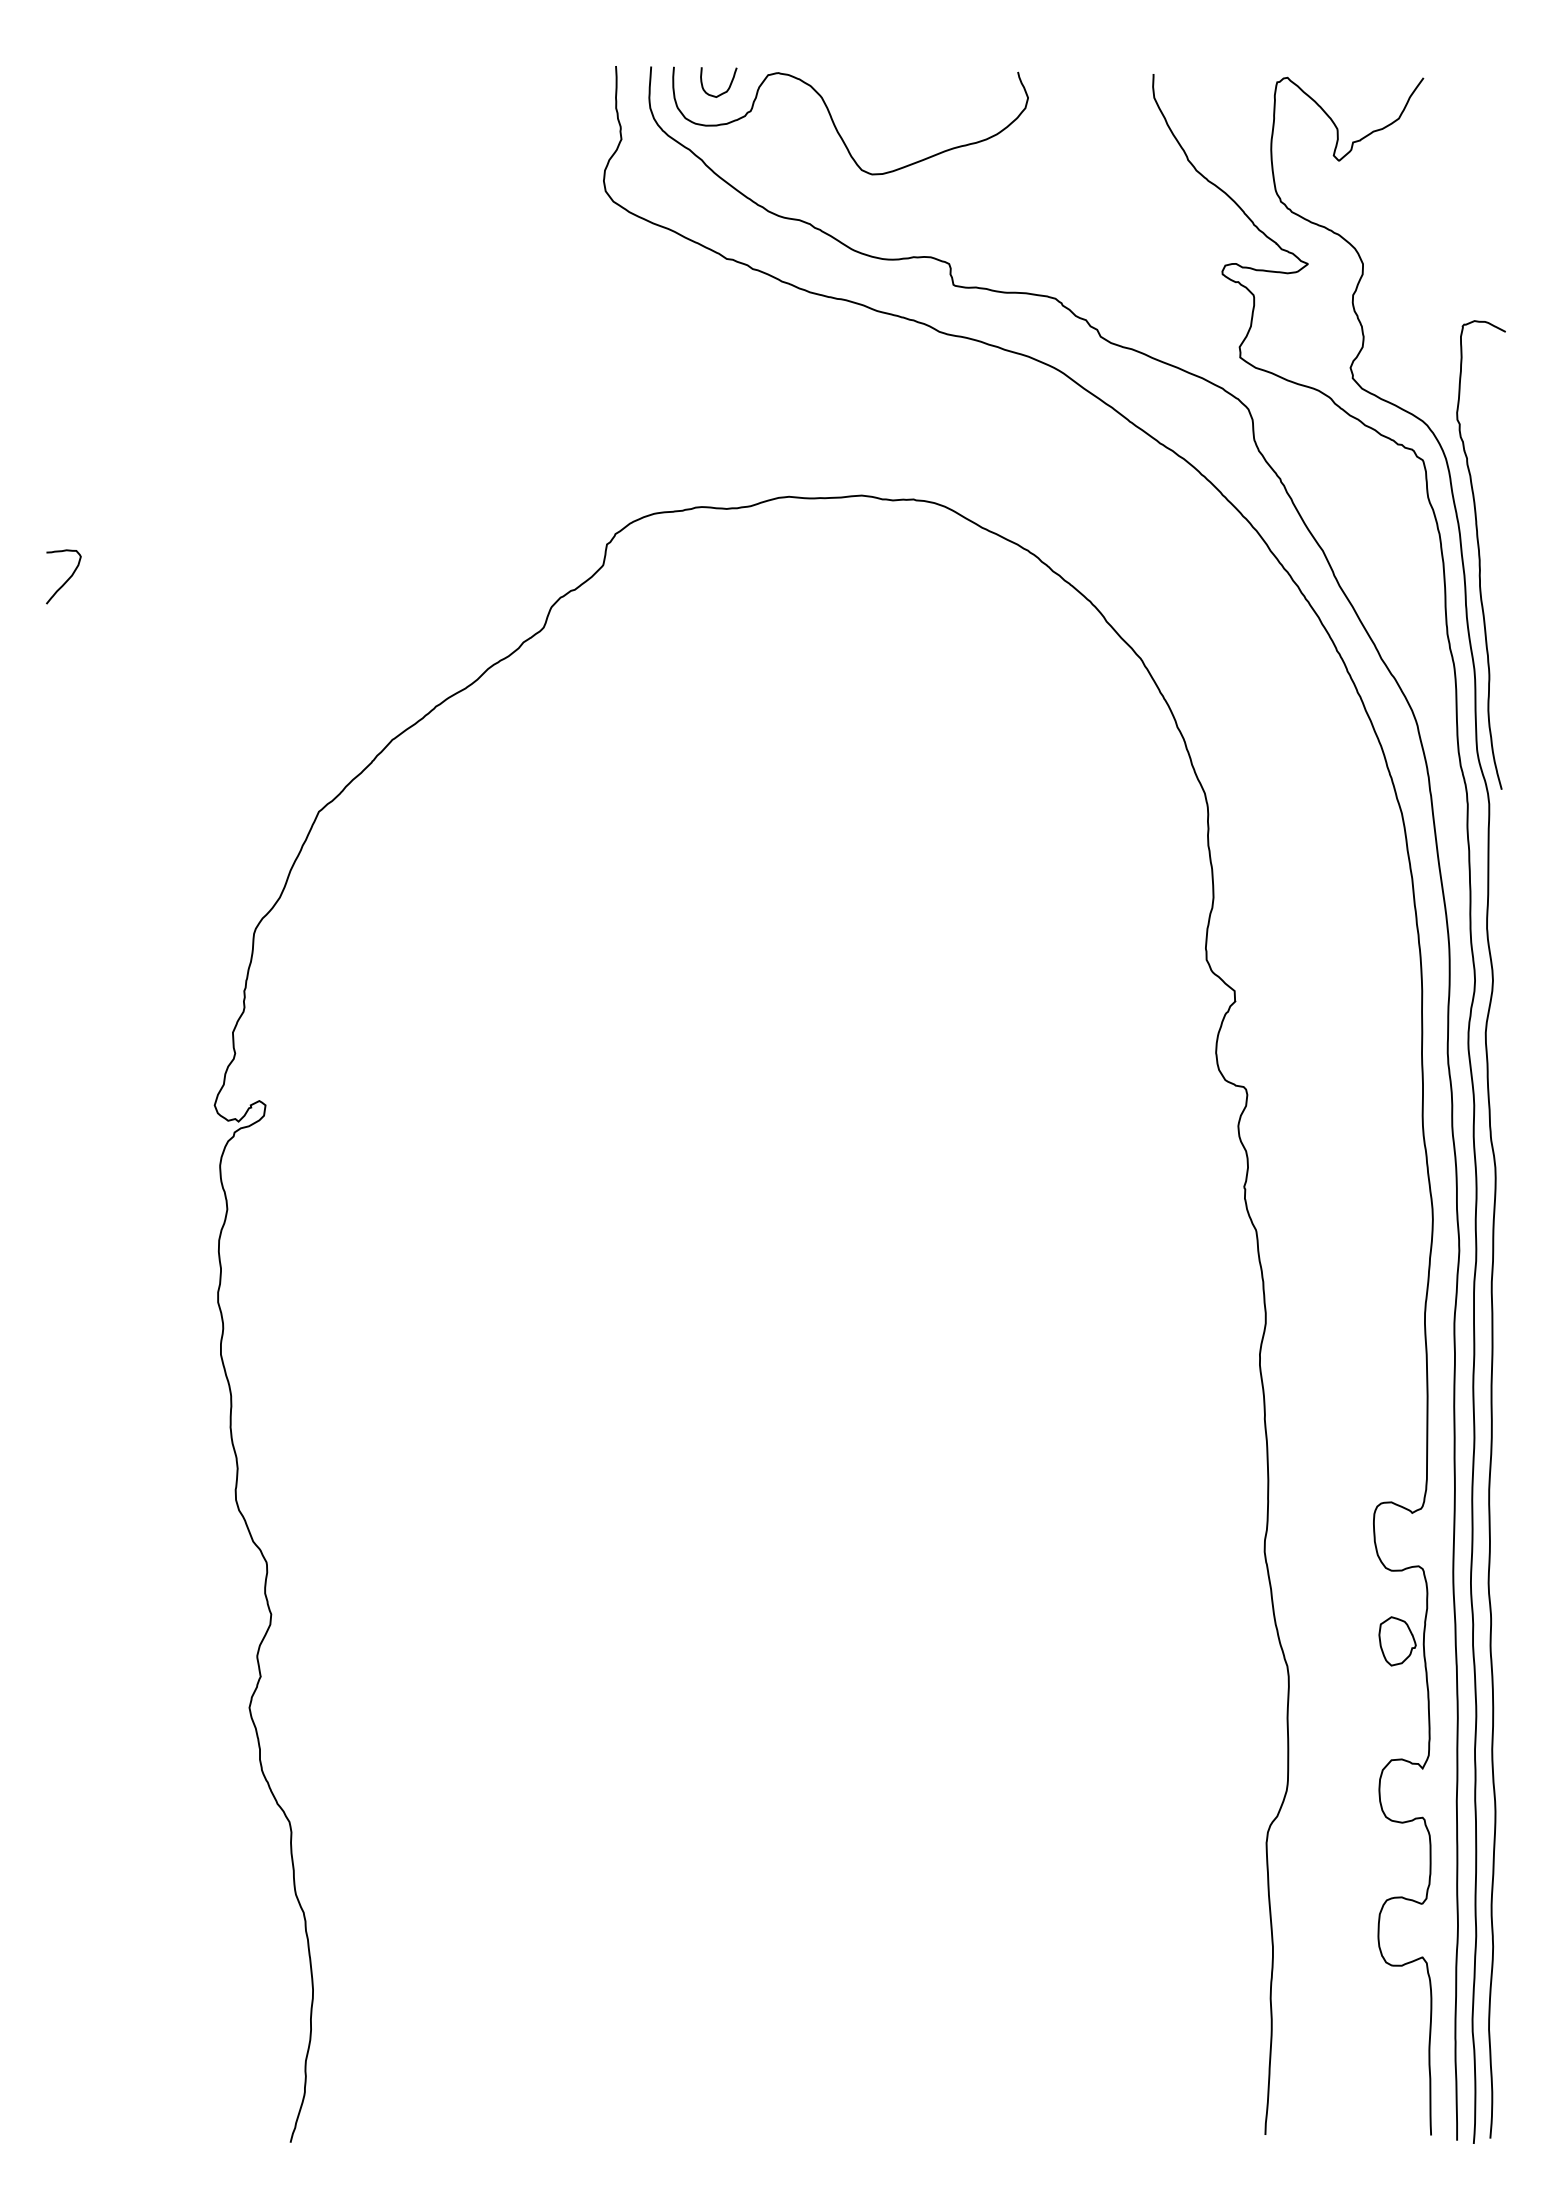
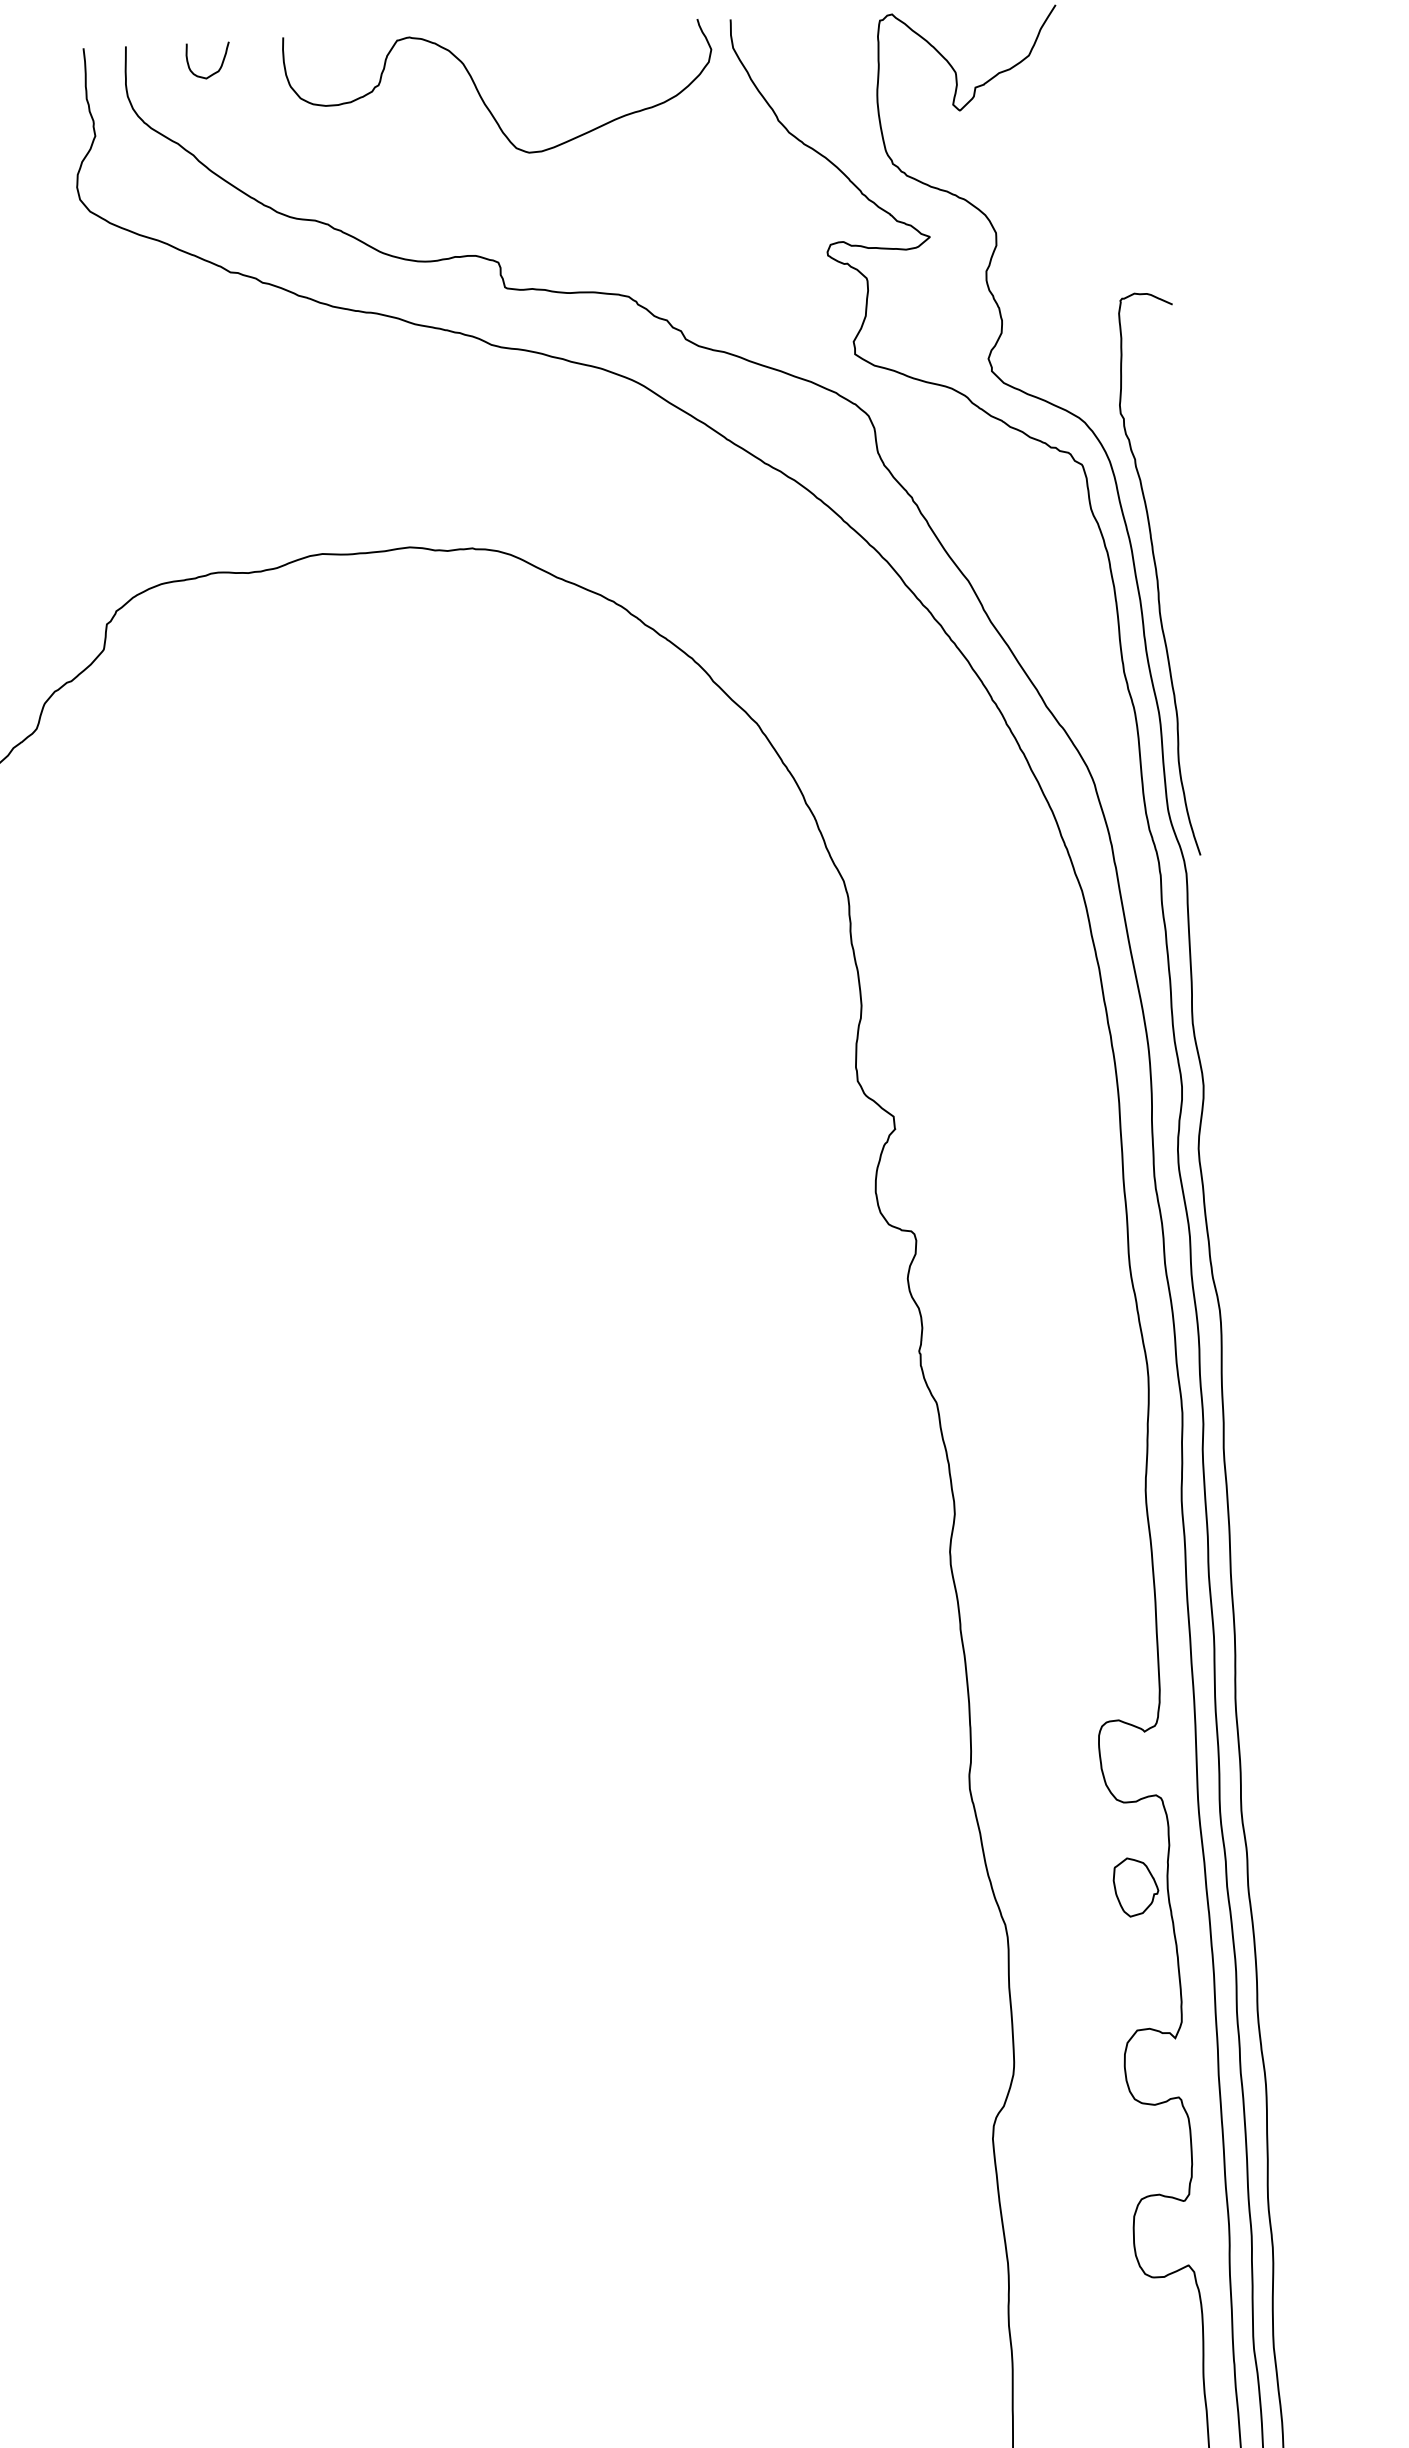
curve: (836, 126) -> (482, 97), moved

